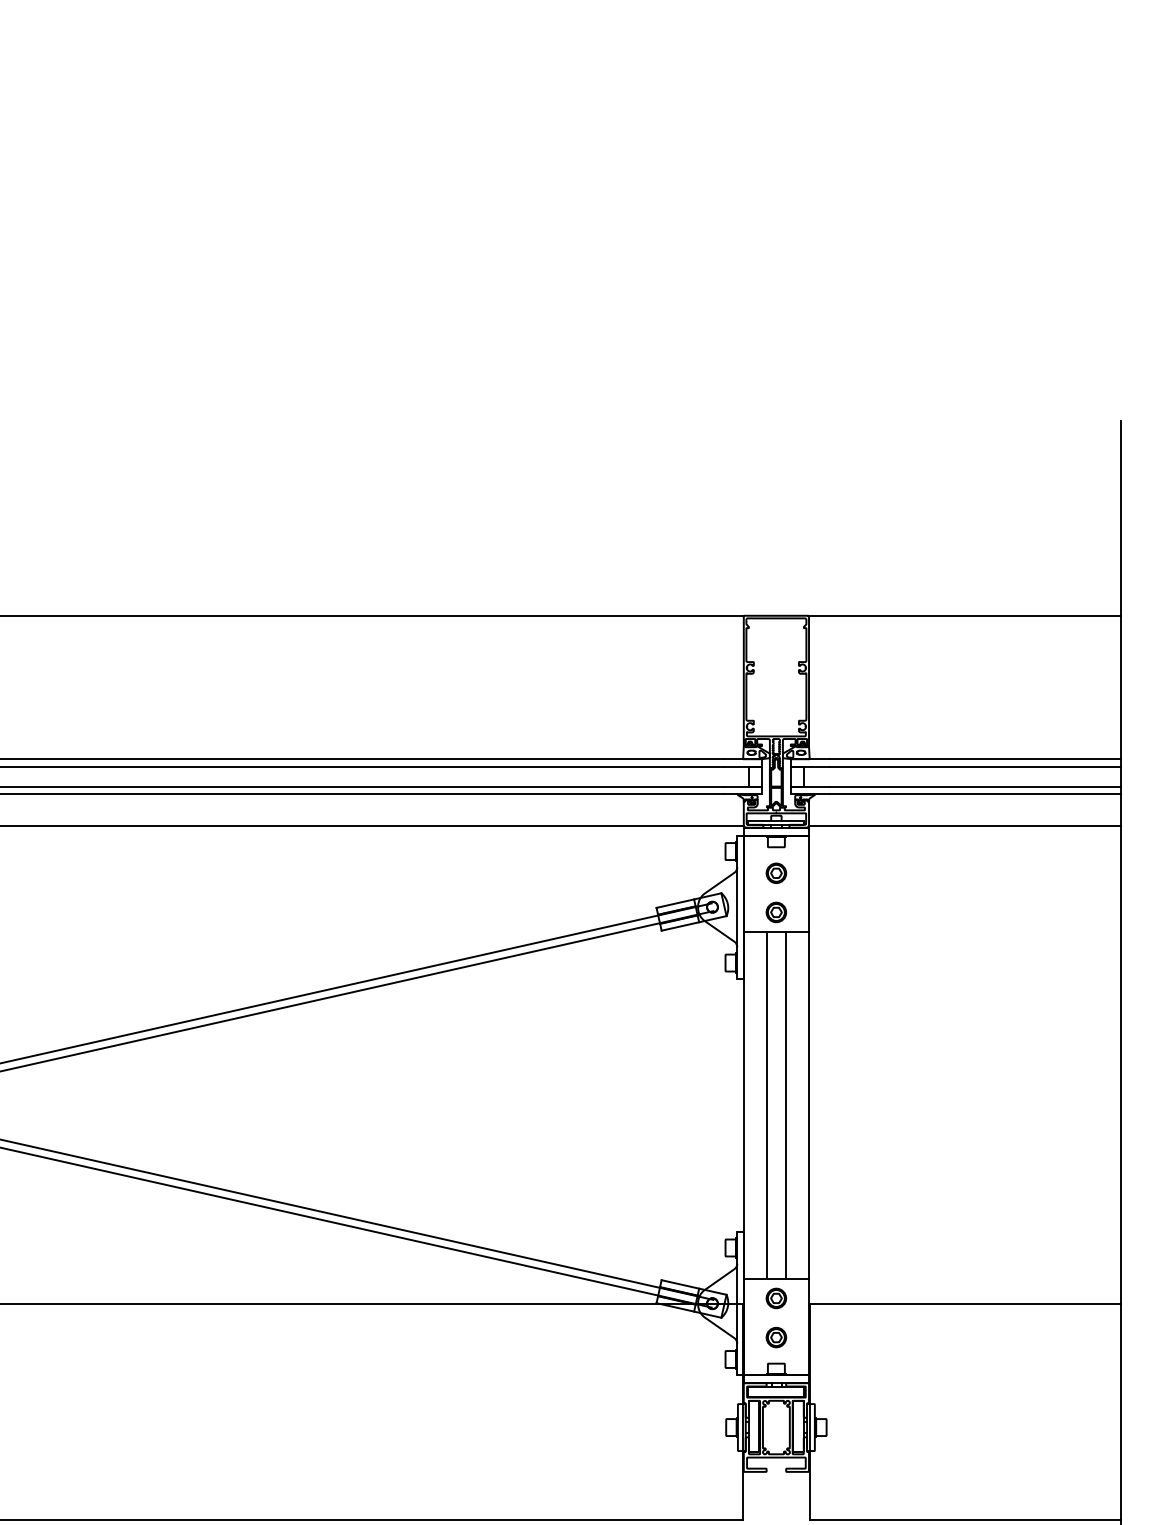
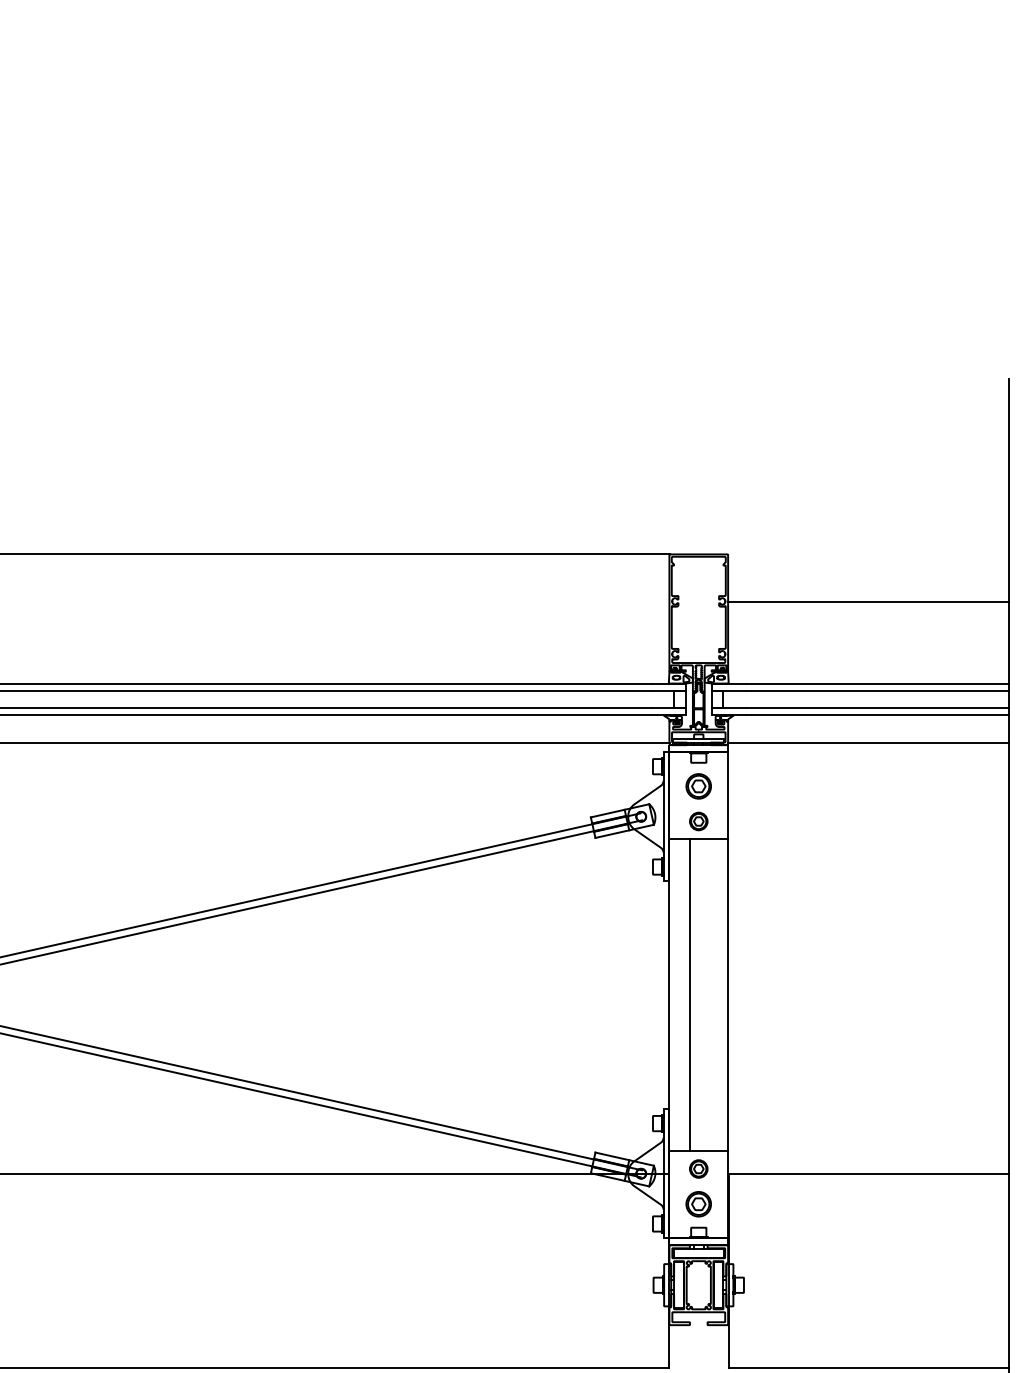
line: (964, 615) -> (868, 601), moved
part: (776, 872) -> (698, 785), size x1.4
line: (786, 1105) -> (707, 995), removed
part: (776, 1337) -> (698, 1204), size x1.4

